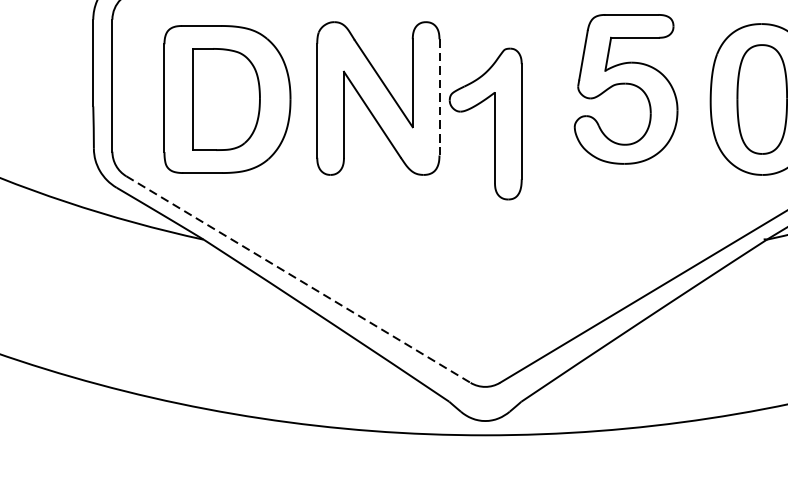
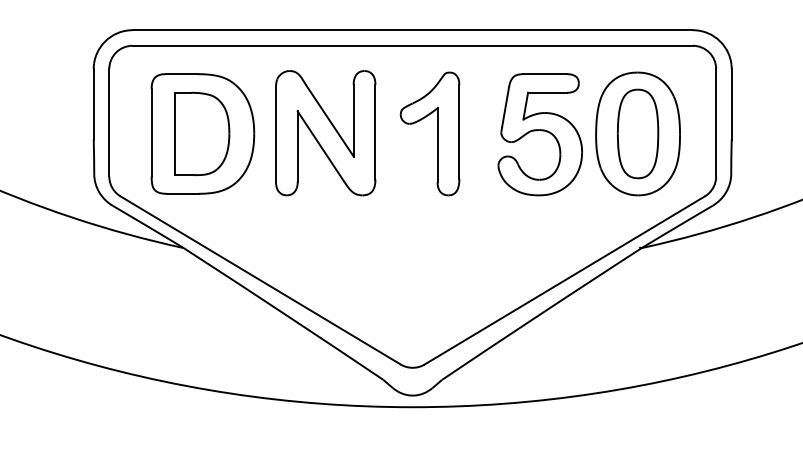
part: (625, 89) -> (539, 134), moved
line: (439, 97) -> (375, 132), dashed -> solid
part: (494, 123) -> (437, 133), moved
line: (299, 279) -> (261, 280), dashed -> solid

